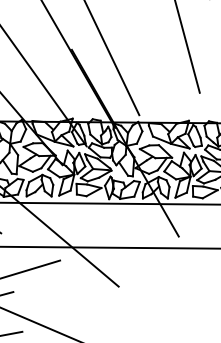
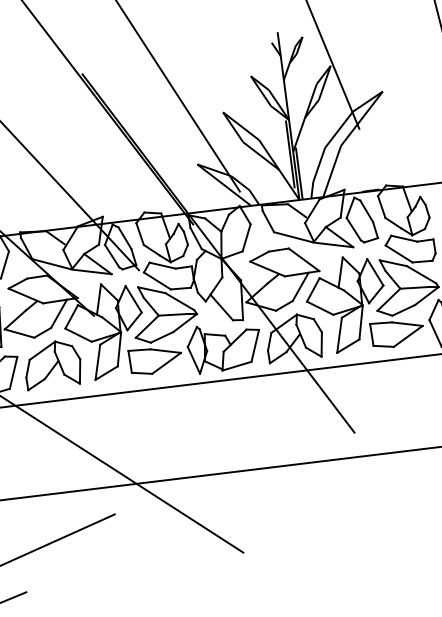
hatch: (166, 82) -> (287, 116), added

